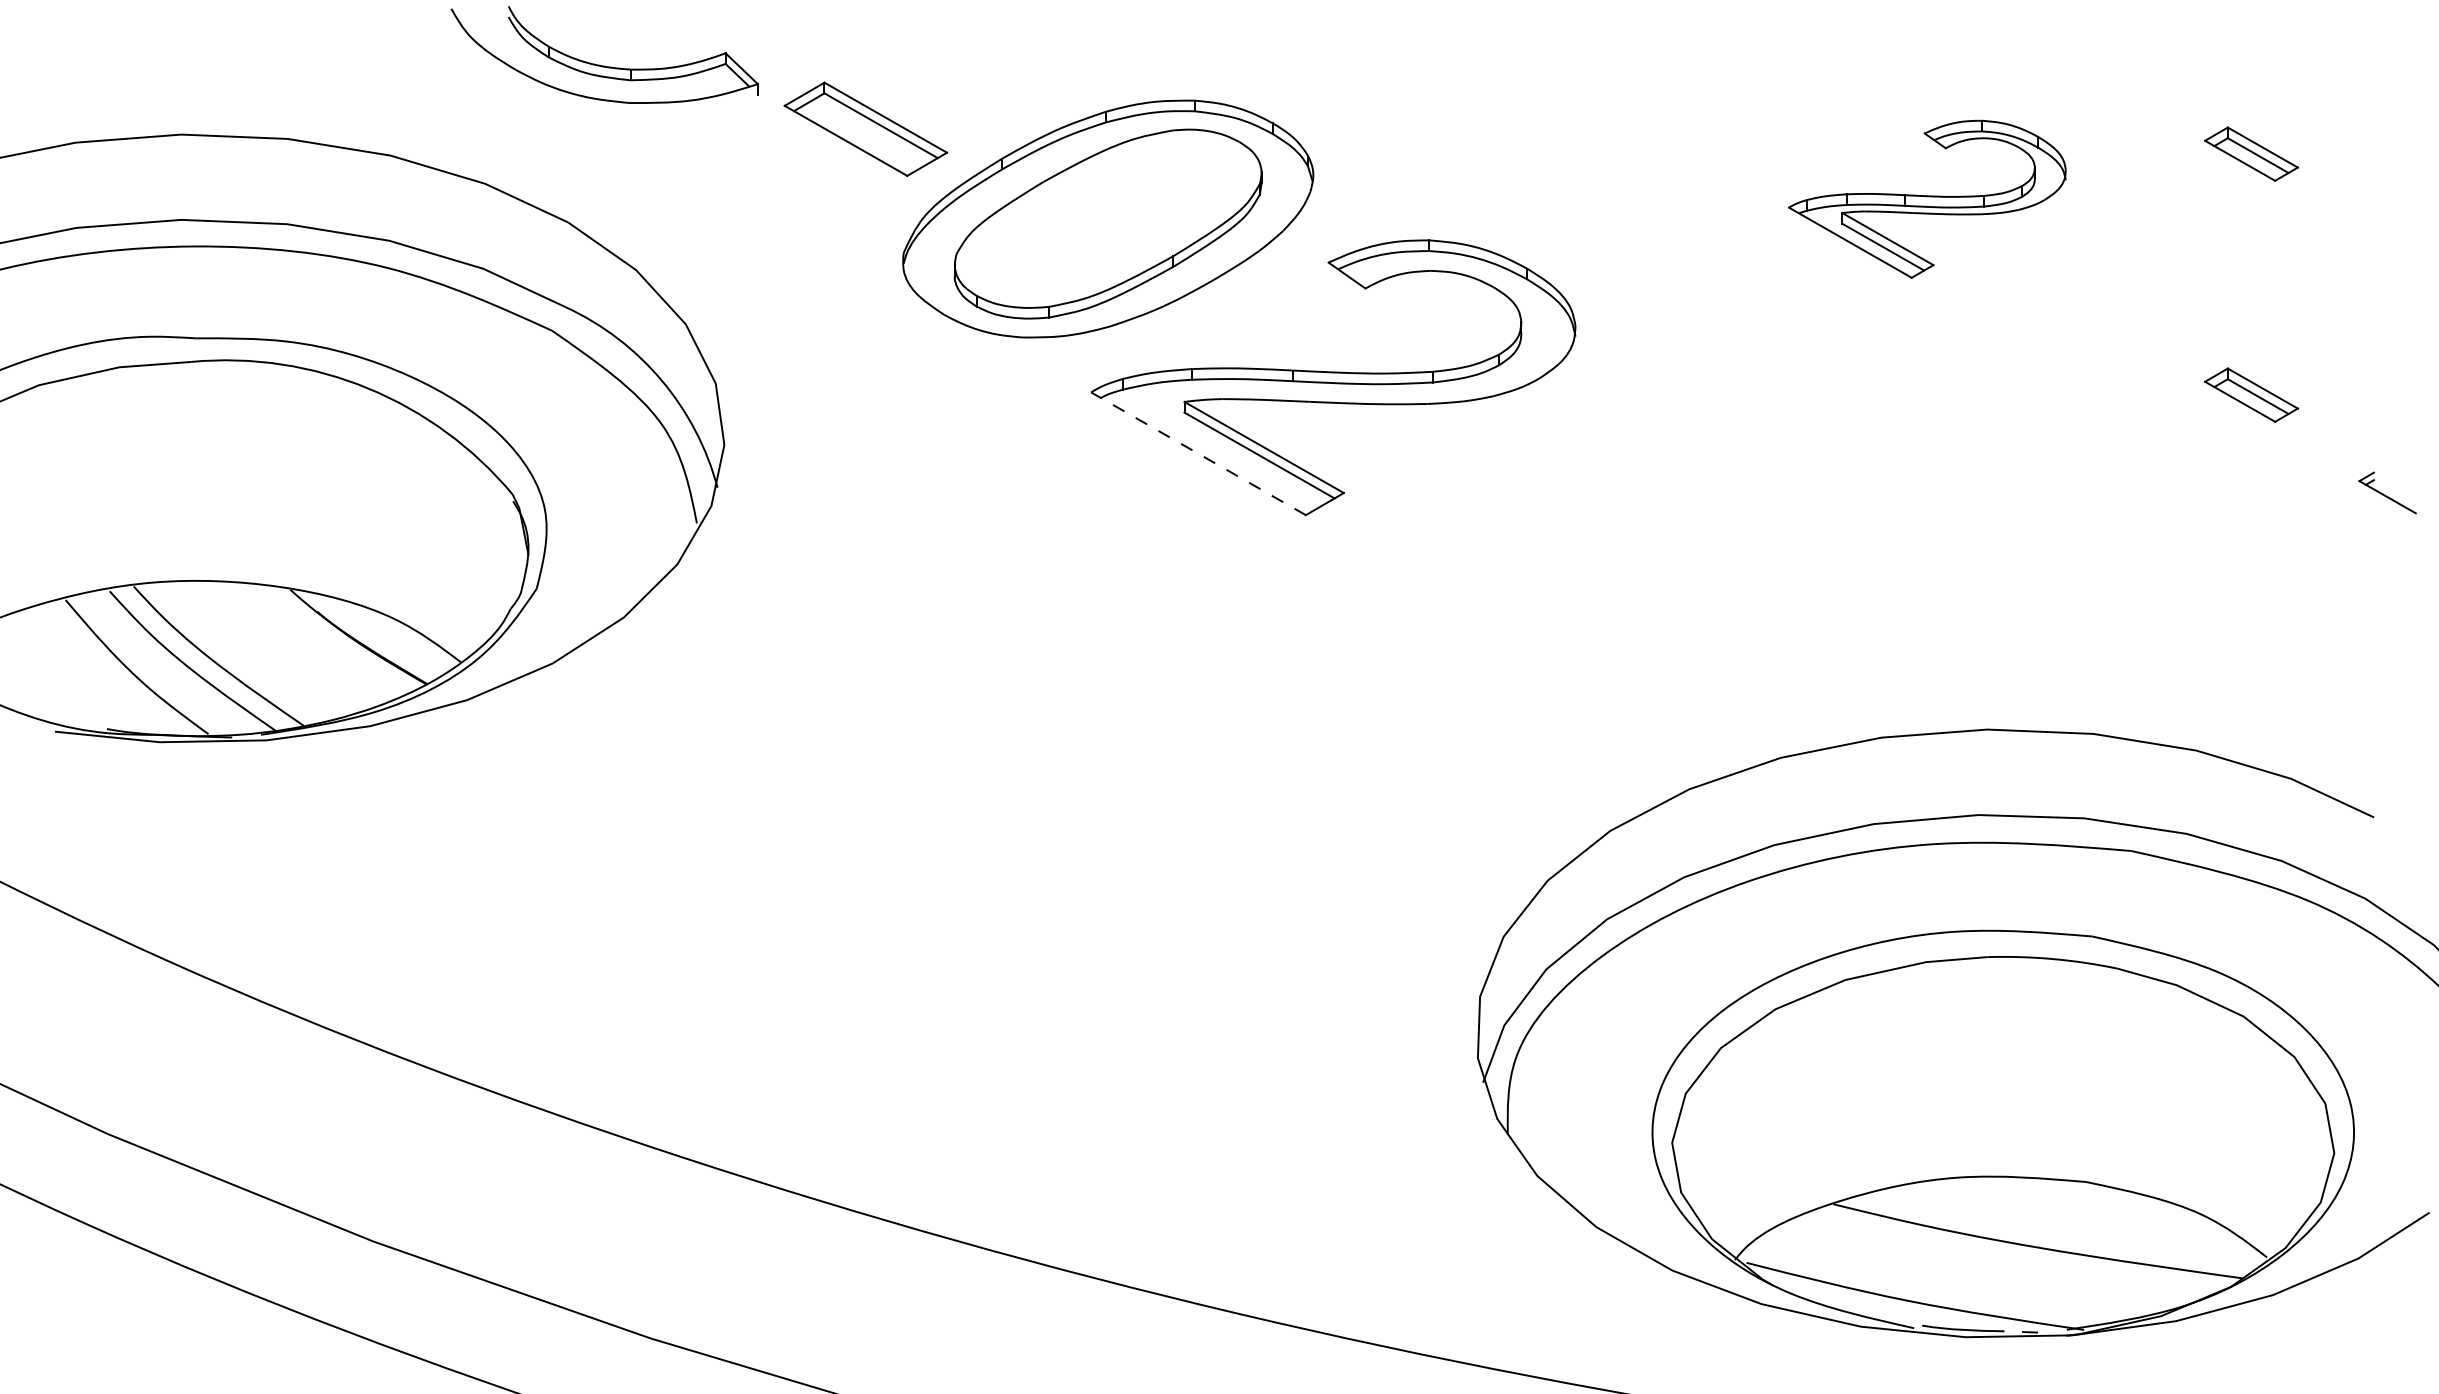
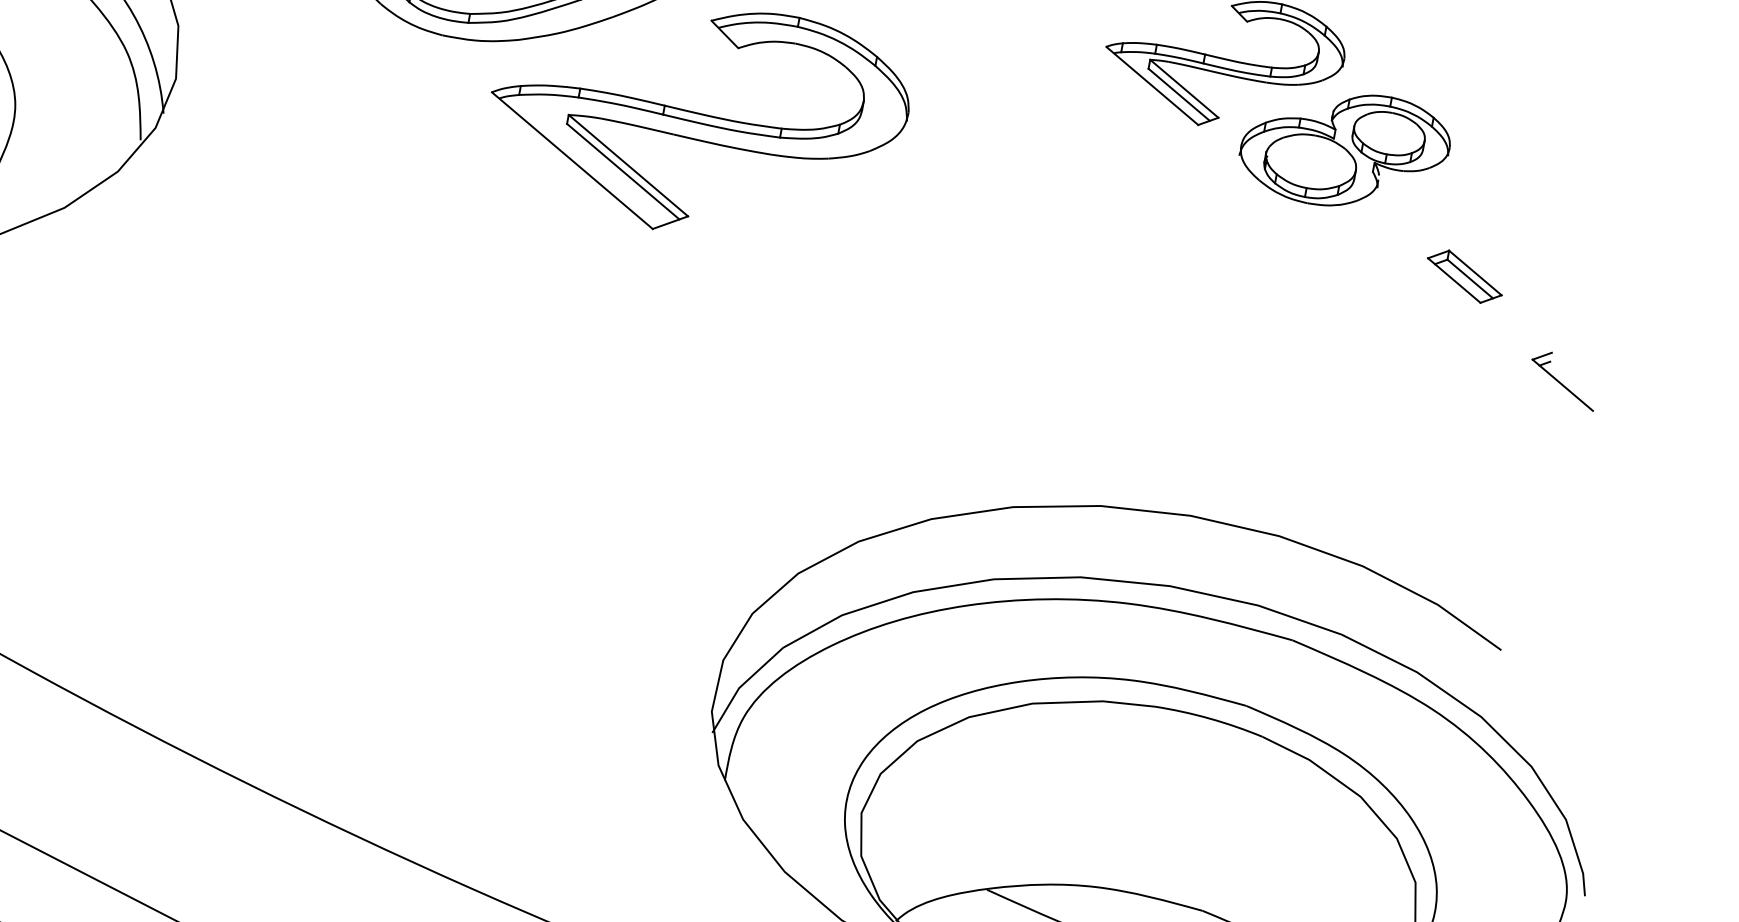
part: (2251, 153) -> (1502, 74), removed
part: (2085, 274) -> (1344, 149), added
line: (1198, 453) -> (572, 160), dashed -> solid
part: (2387, 492) -> (1563, 379), size x1.43

